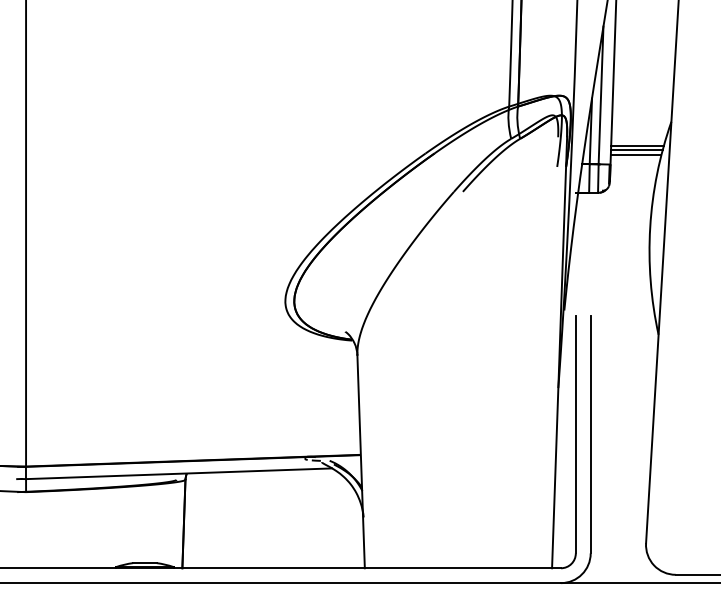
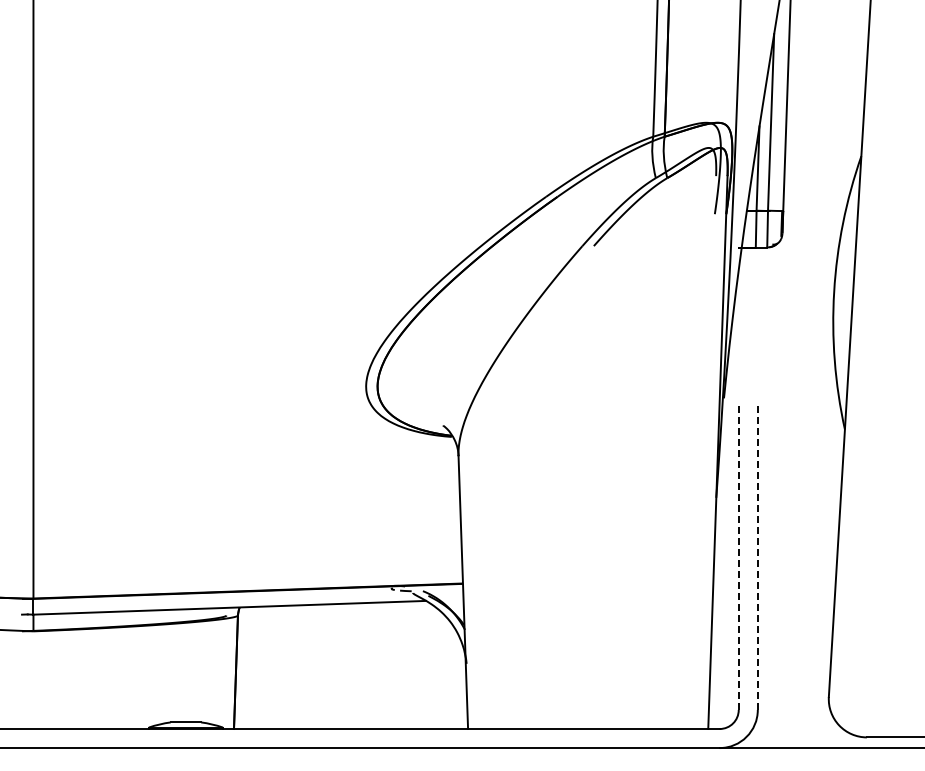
line: (637, 145) -> (817, 186), removed
line: (636, 150) -> (816, 193), removed
line: (635, 155) -> (815, 199), removed
line: (575, 433) -> (738, 556), solid -> dashed
line: (590, 433) -> (757, 556), solid -> dashed

